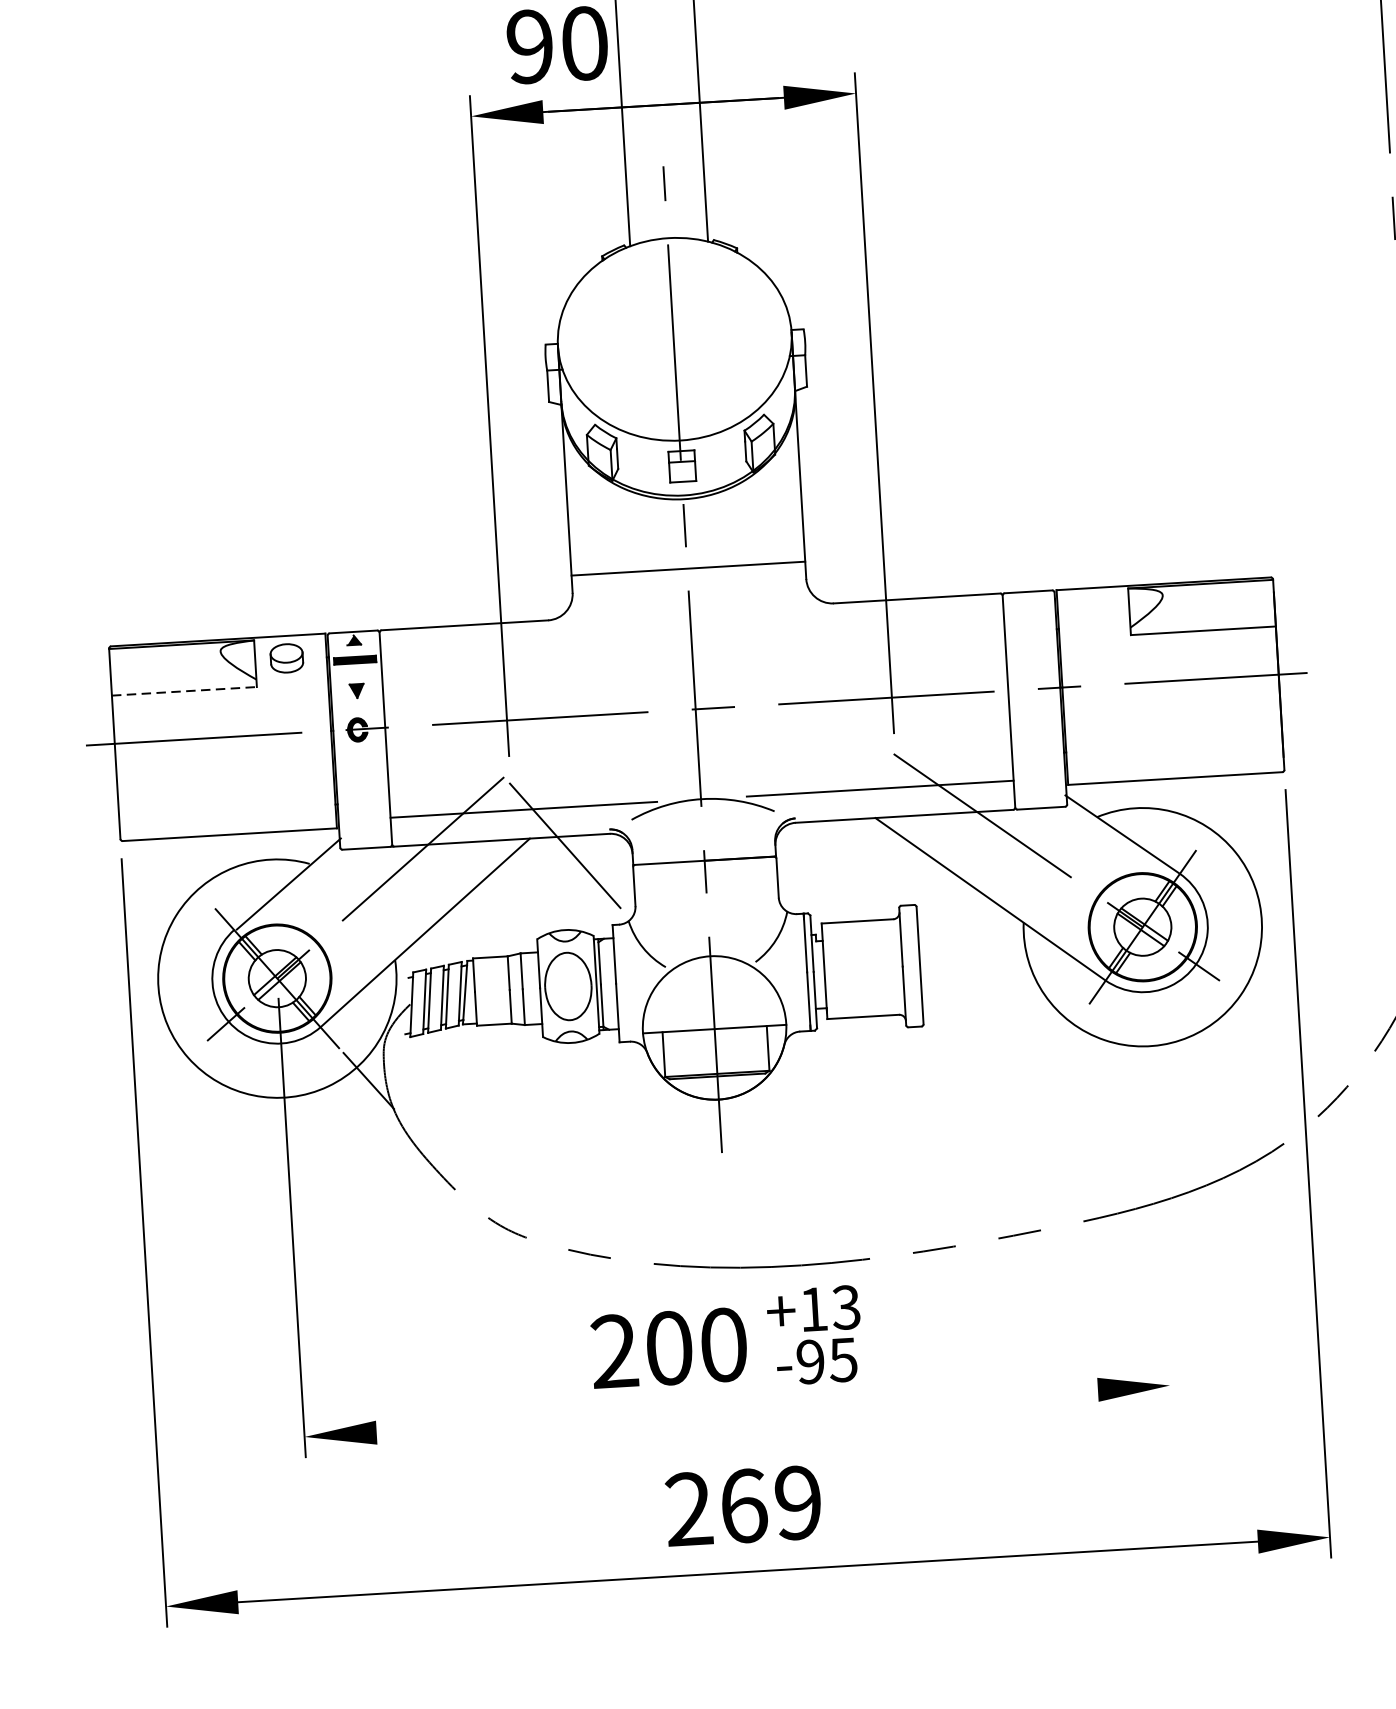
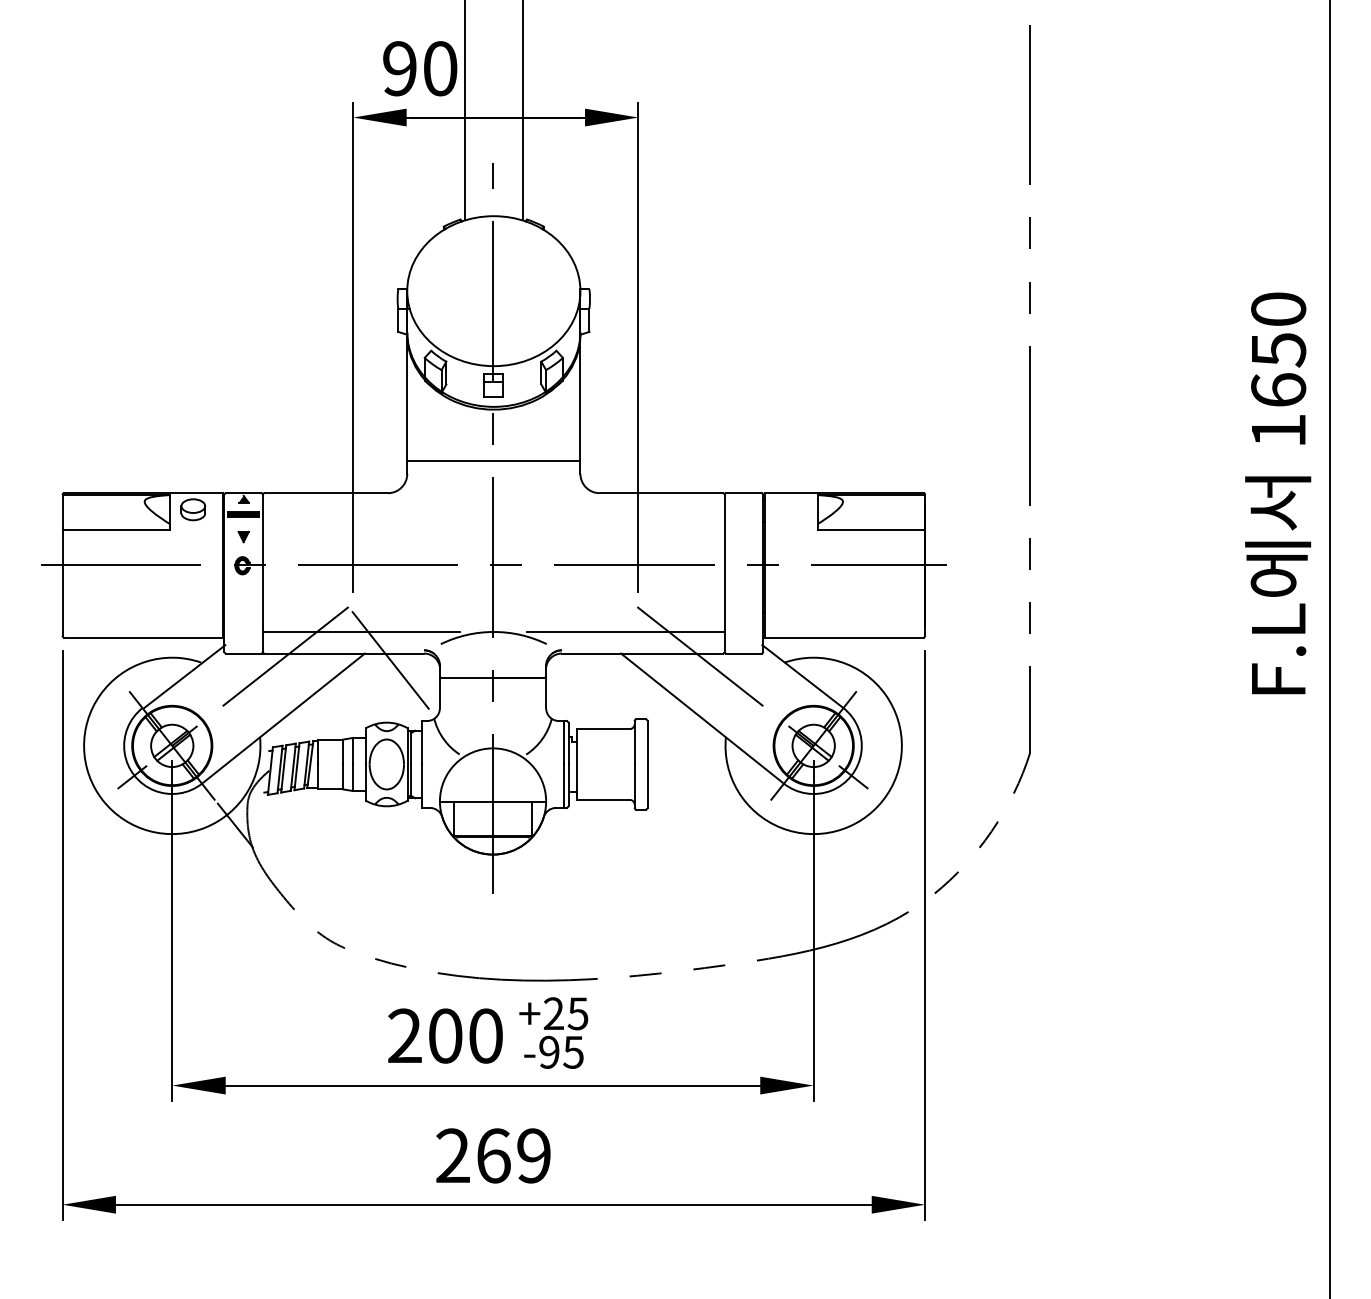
line: (184, 691) -> (116, 529), dashed -> solid
line: (1157, 1176) -> (813, 930), added
text: (829, 1308) -> (565, 1013), +13 -> +25
line: (736, 1411) -> (492, 1085), added

